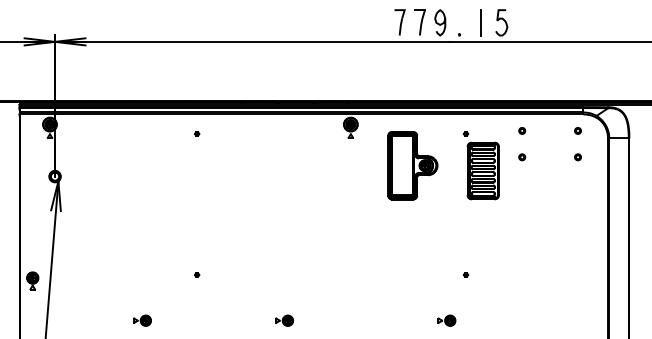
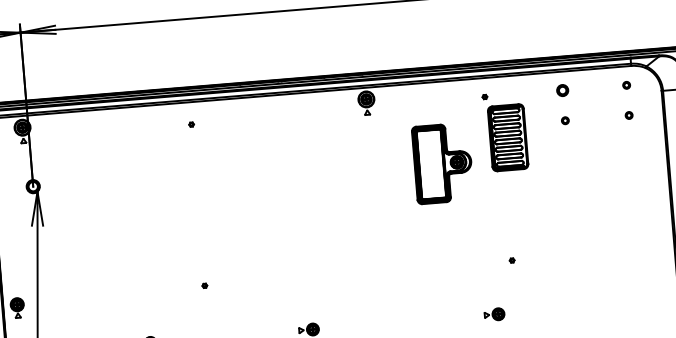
part: (522, 130) -> (563, 90), size x1.6
part: (412, 165) -> (442, 163), moved
part: (480, 165) -> (504, 131), moved

